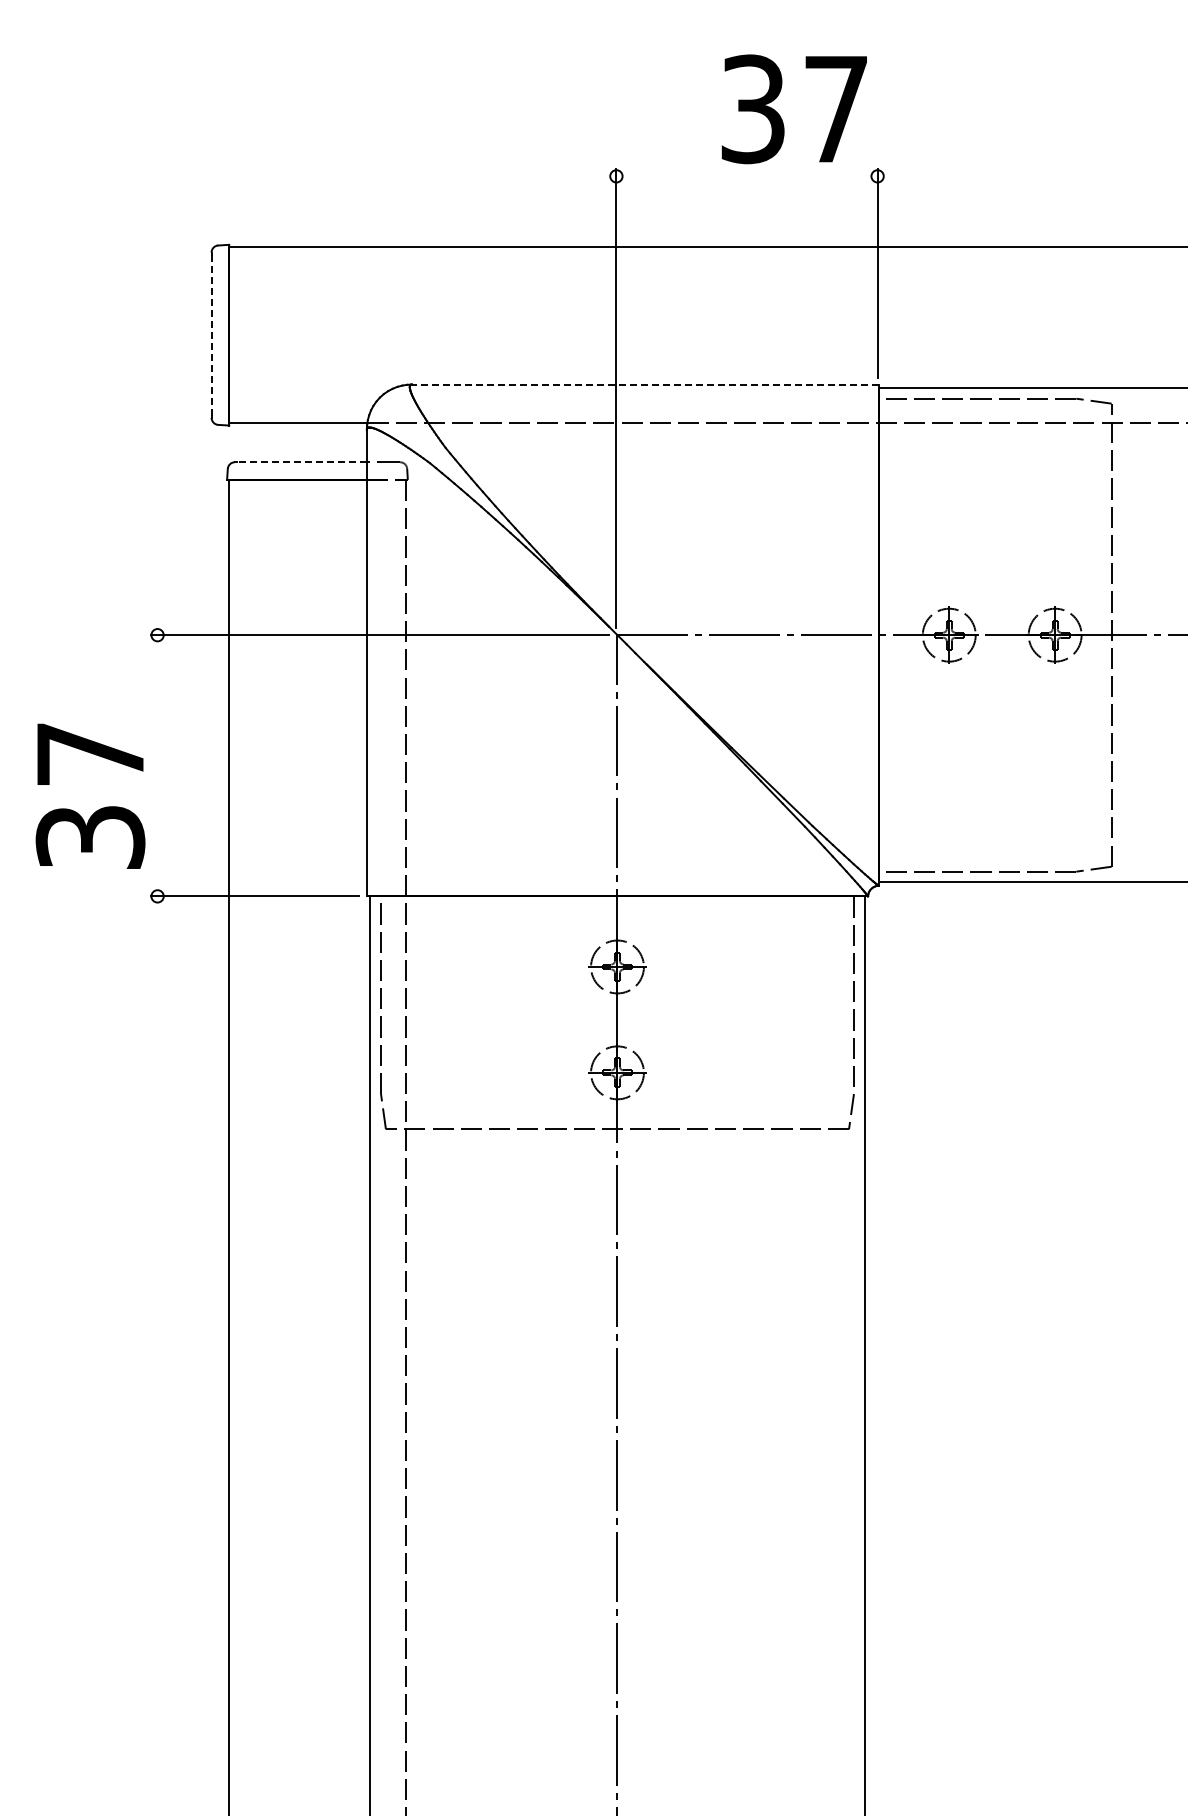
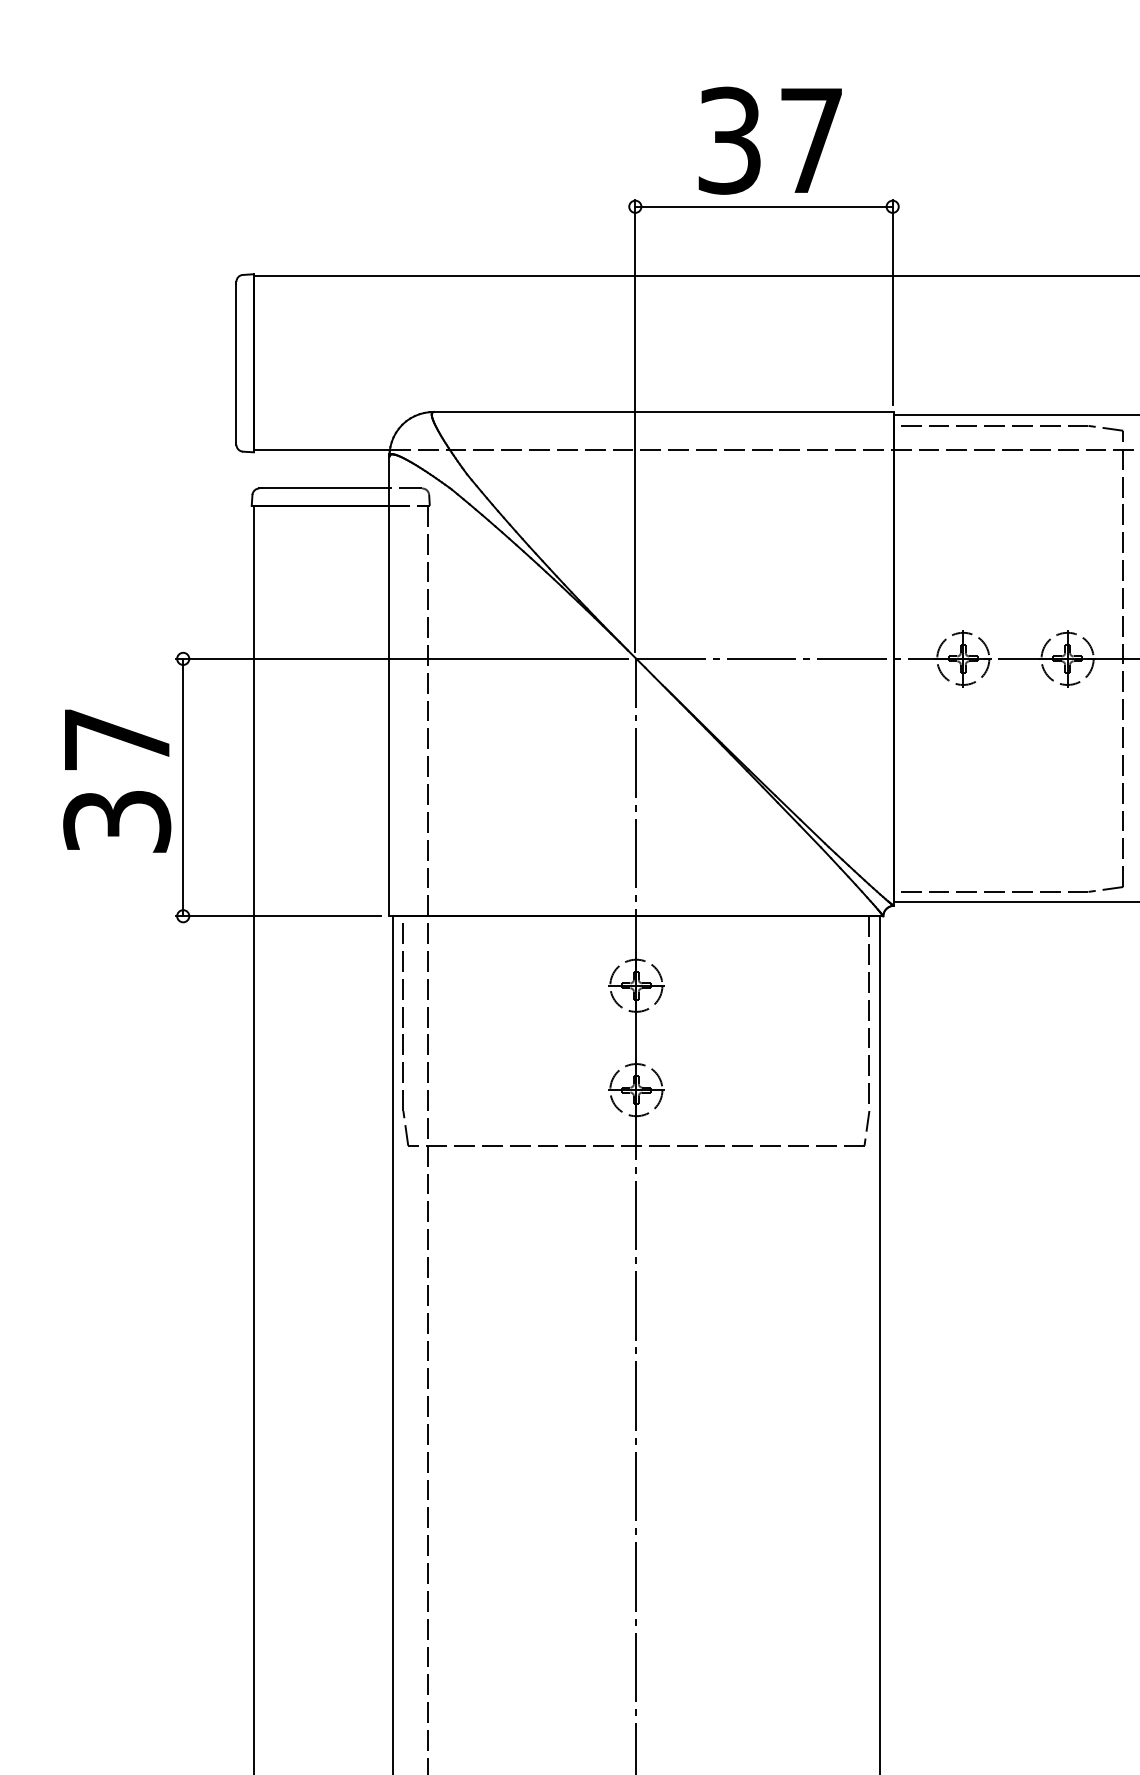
text: (793, 109) -> (769, 140), moved
line: (746, 176) -> (763, 206), added
line: (211, 335) -> (236, 363), dashed -> solid
line: (643, 384) -> (662, 411), dashed -> solid
line: (301, 462) -> (325, 488), dashed -> solid
line: (157, 765) -> (183, 787), added
text: (90, 795) -> (117, 780), moved

